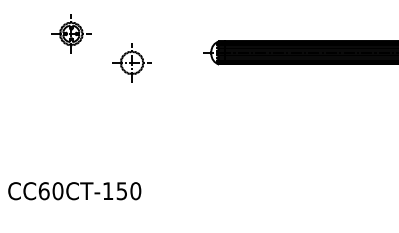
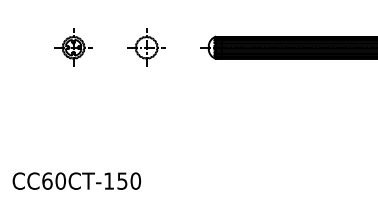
part: (71, 33) -> (73, 47), moved
part: (131, 62) -> (146, 47), moved

